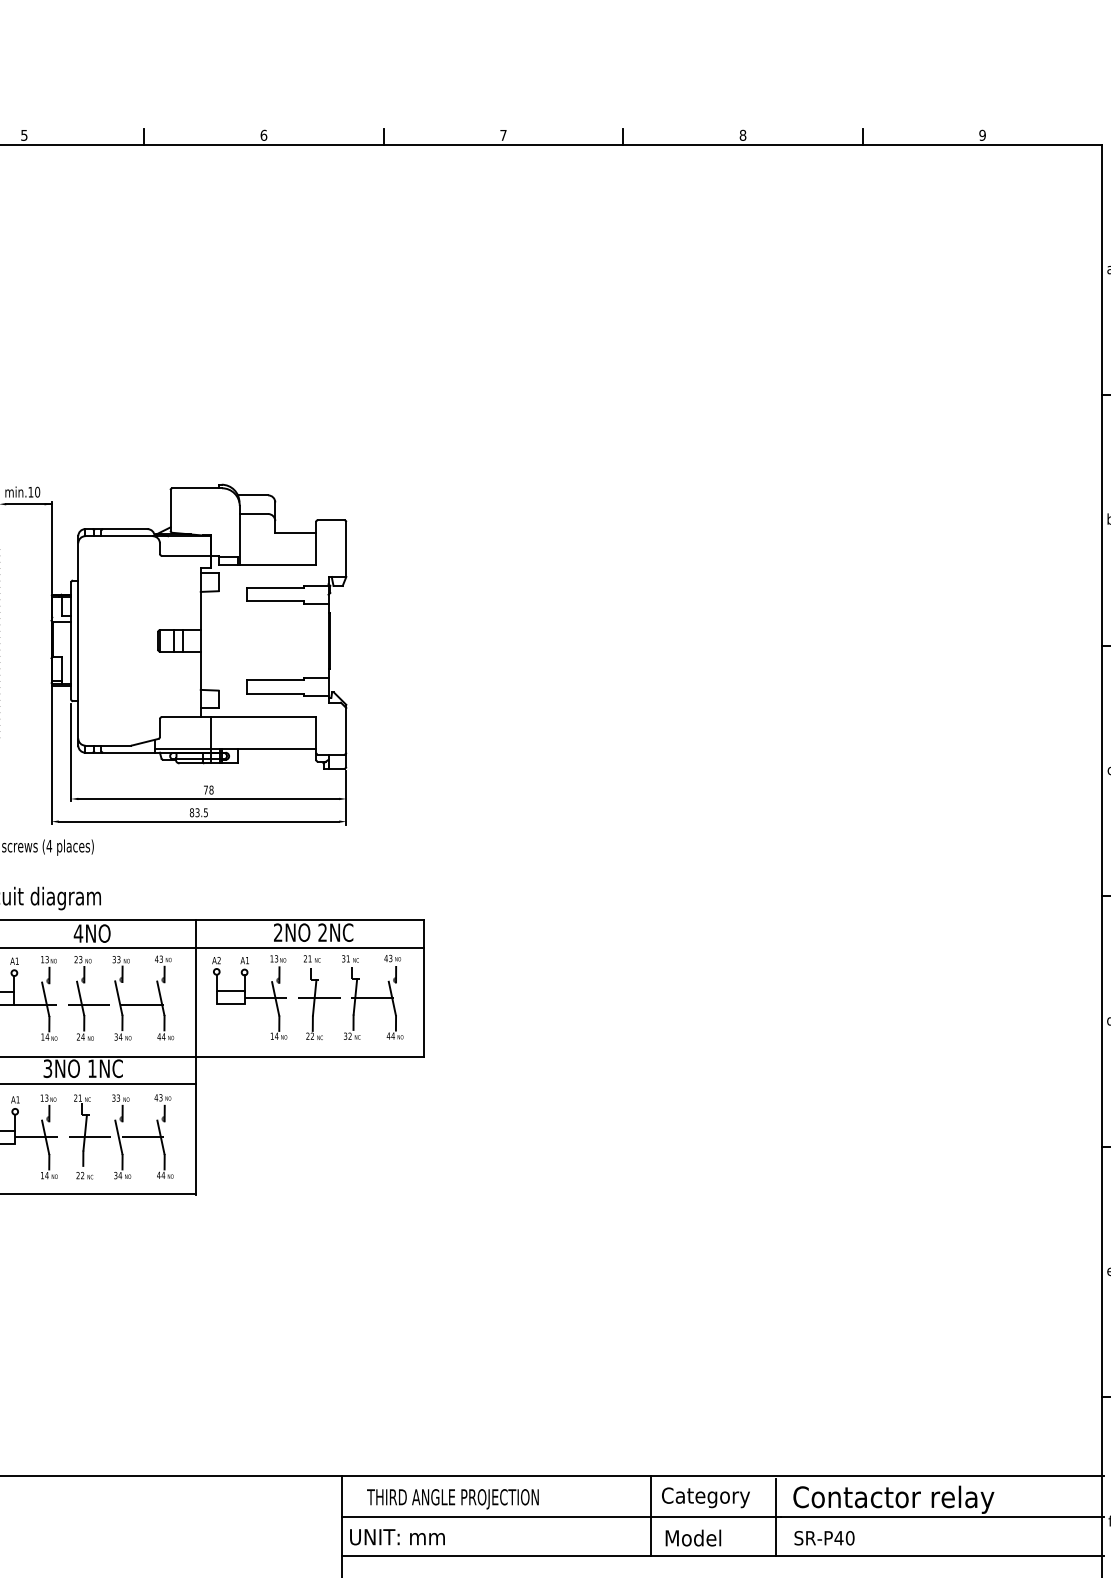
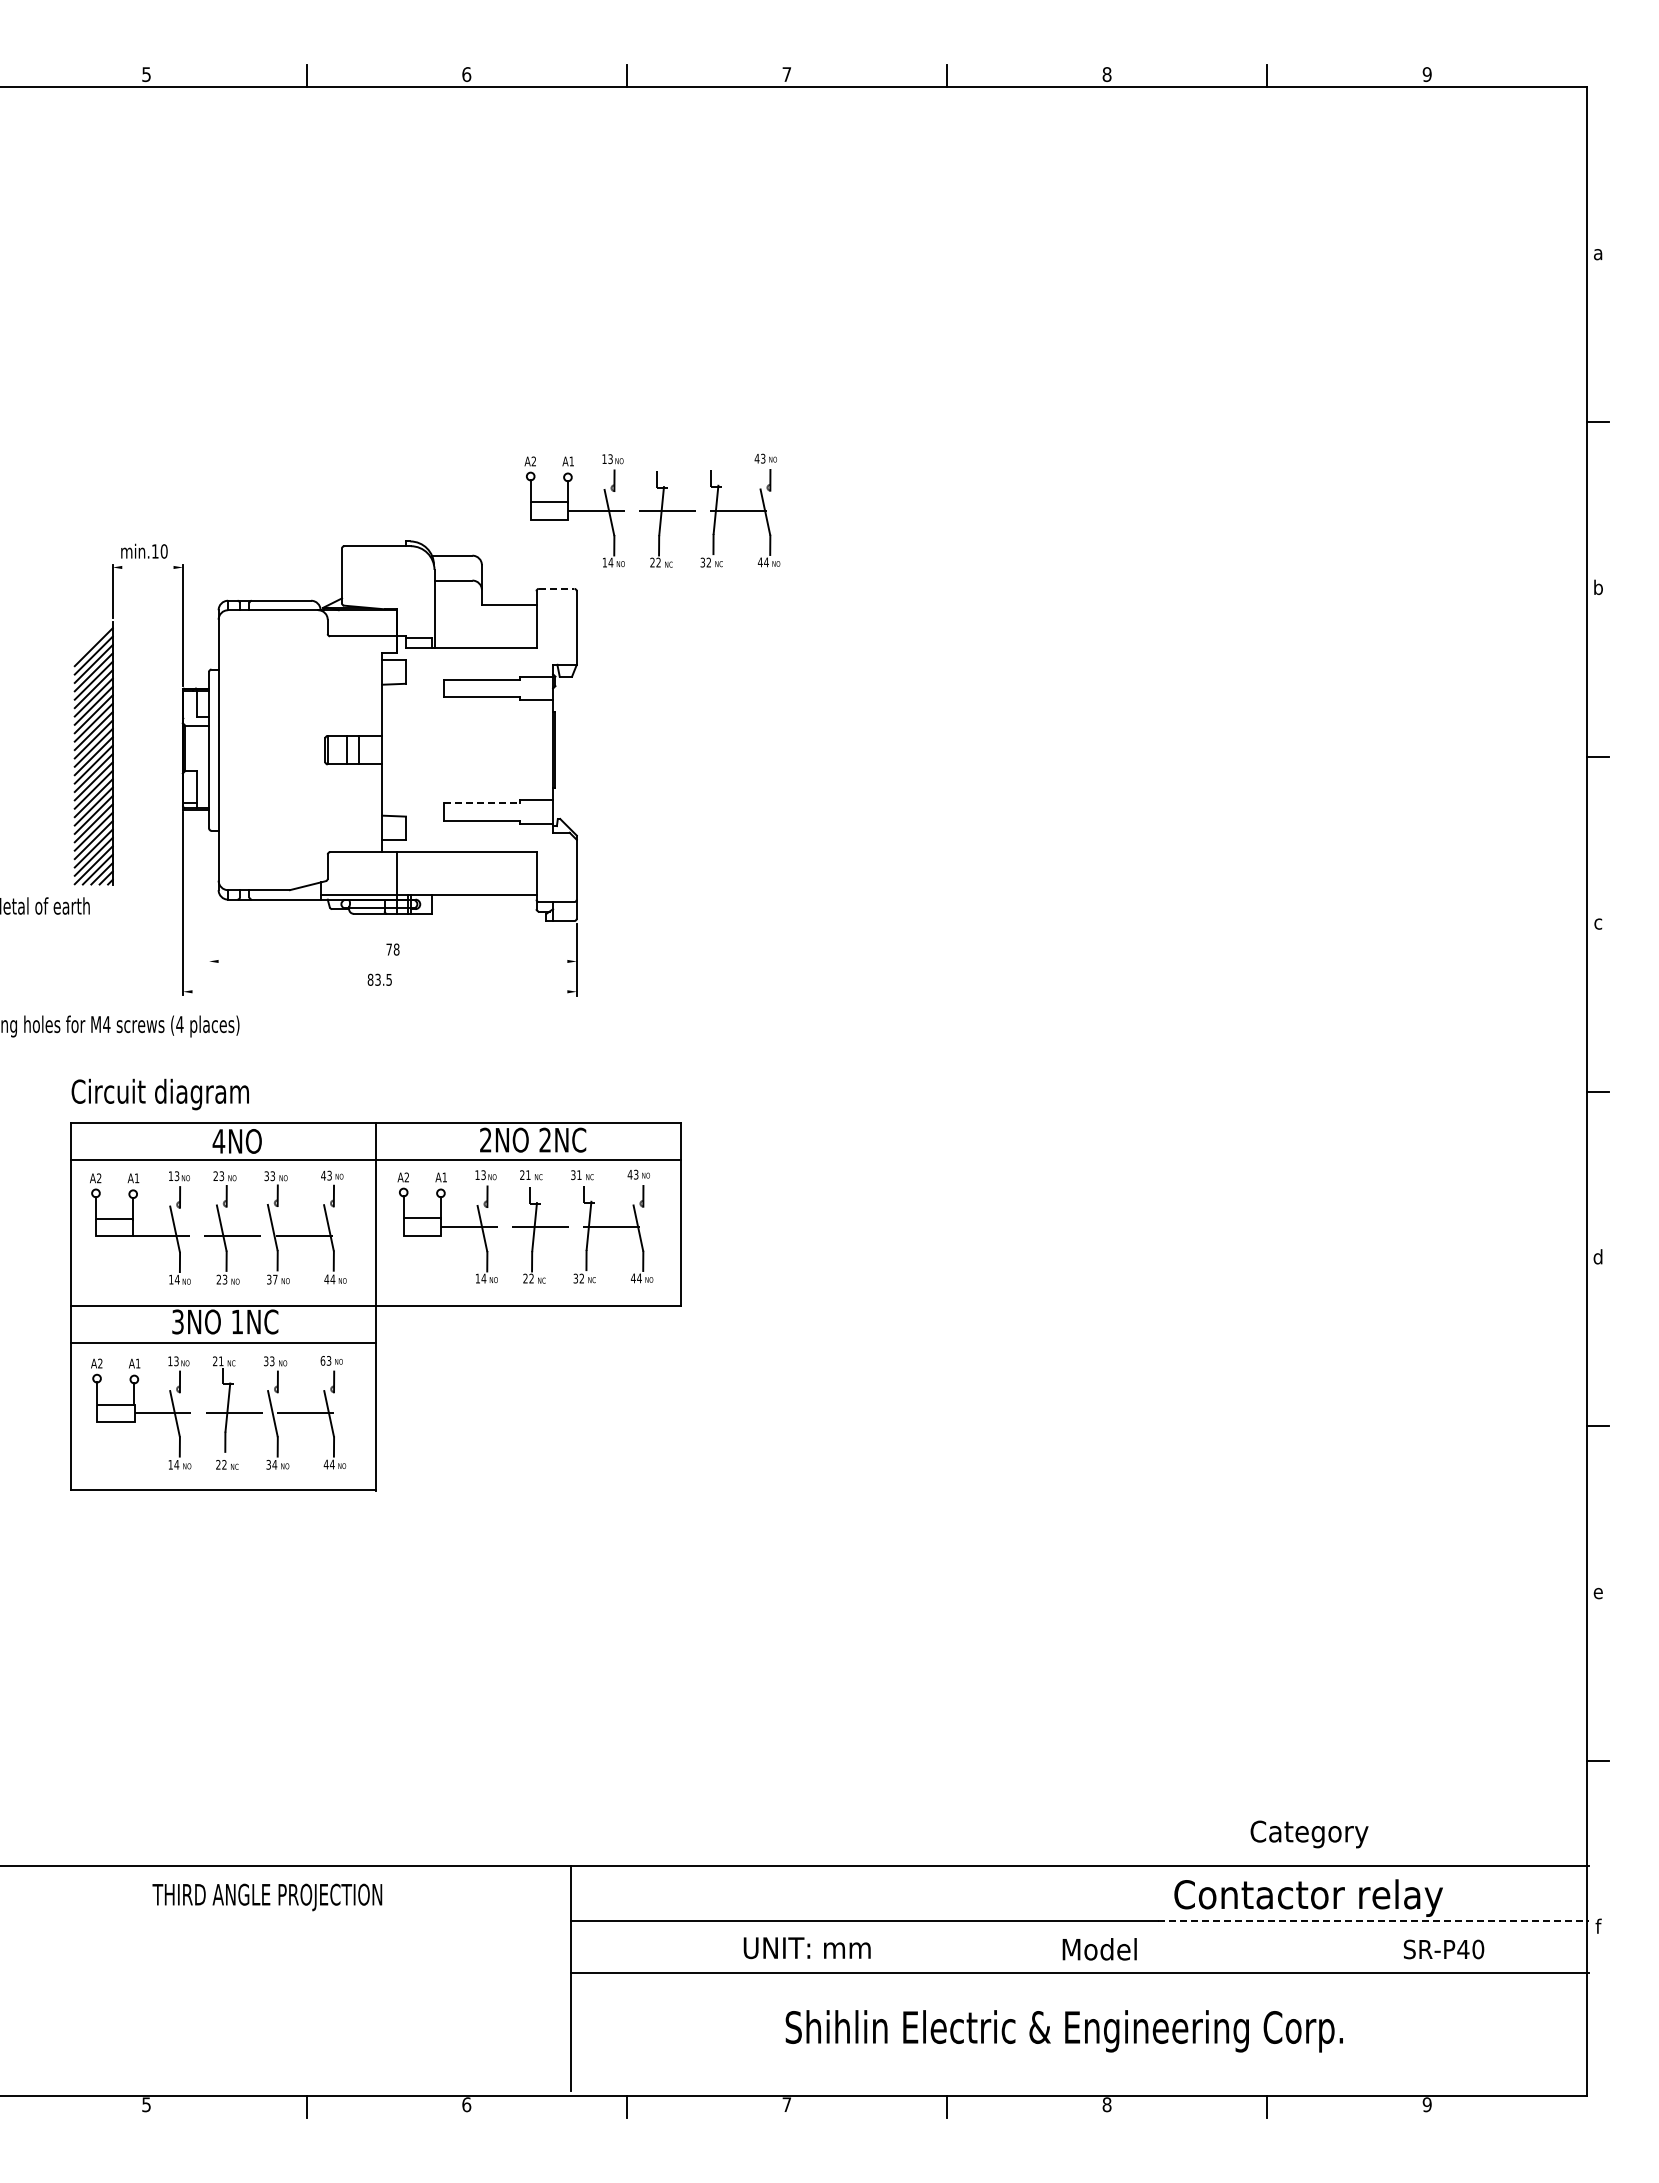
part: (402, 461) -> (652, 510), added
line: (28, 504) -> (152, 567), removed
line: (331, 519) -> (556, 588), solid -> dashed
line: (274, 680) -> (481, 803), solid -> dashed
line: (71, 752) -> (209, 899), removed
line: (208, 799) -> (392, 961), removed
line: (198, 821) -> (379, 991), removed
text: (82, 1036) -> (224, 1279), 24 -> 23
text: (120, 1036) -> (274, 1279), 34 -> 37
text: (156, 1097) -> (322, 1360), 43 -> 63
text: (705, 1497) -> (1309, 1834), moved
text: (453, 1499) -> (267, 1897), moved
line: (650, 1515) -> (983, 1919), removed
line: (943, 1516) -> (1374, 1920), solid -> dashed
line: (776, 1517) -> (1151, 1921), removed
text: (396, 1537) -> (806, 1948), moved
text: (693, 1538) -> (1099, 1949), moved
text: (824, 1538) -> (1444, 1949), moved

